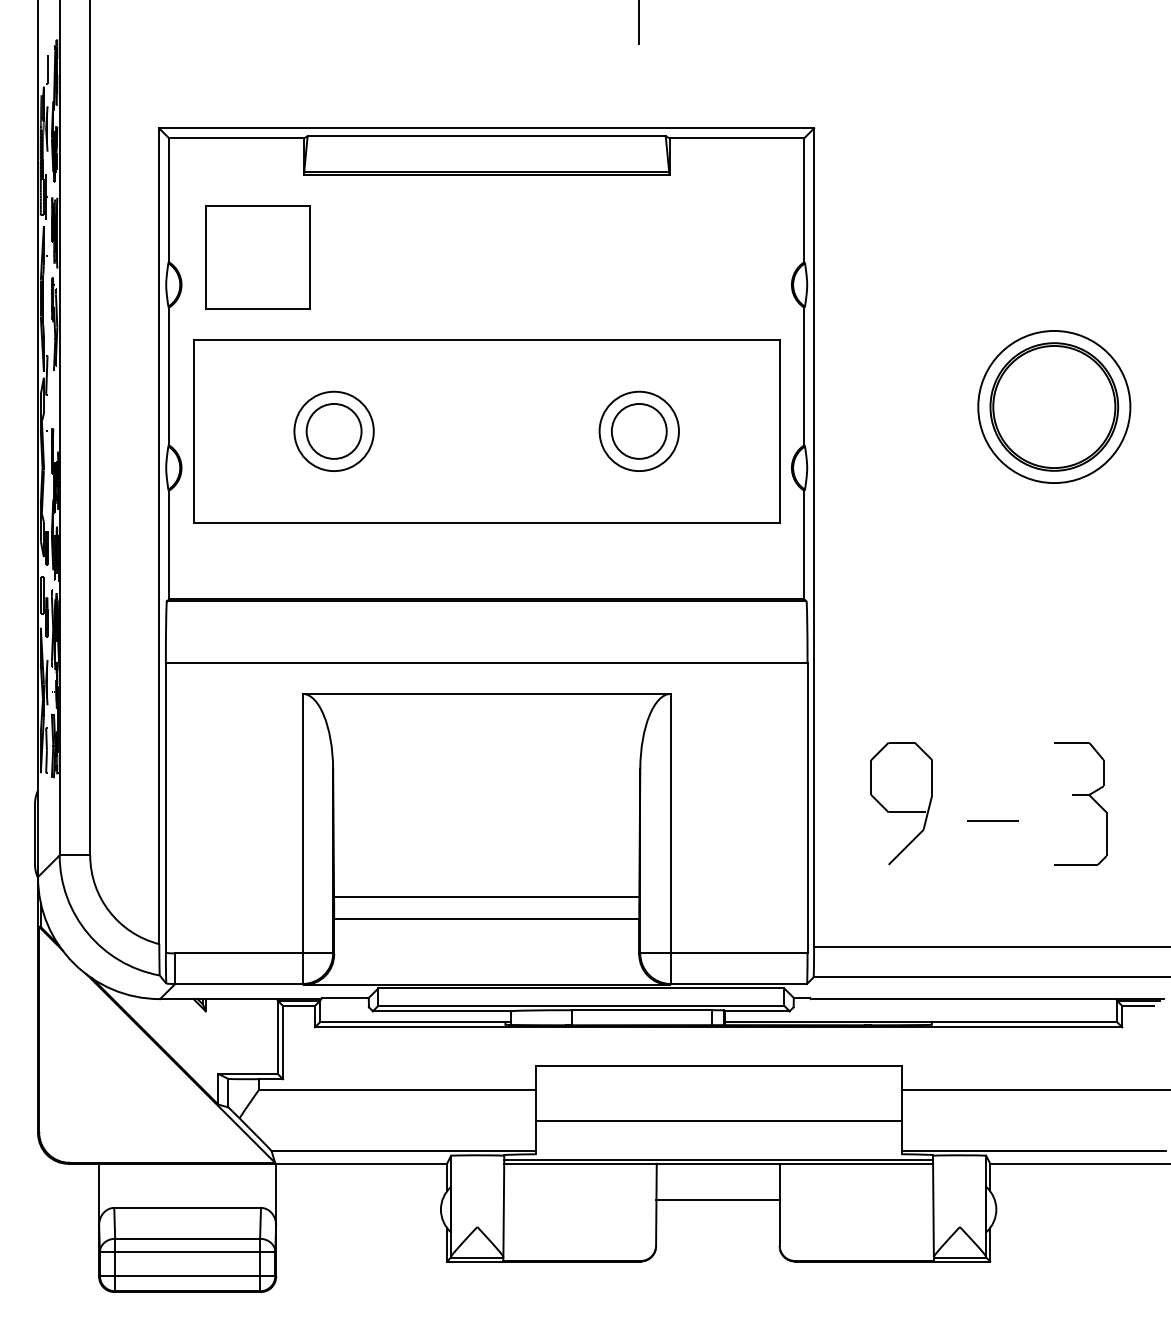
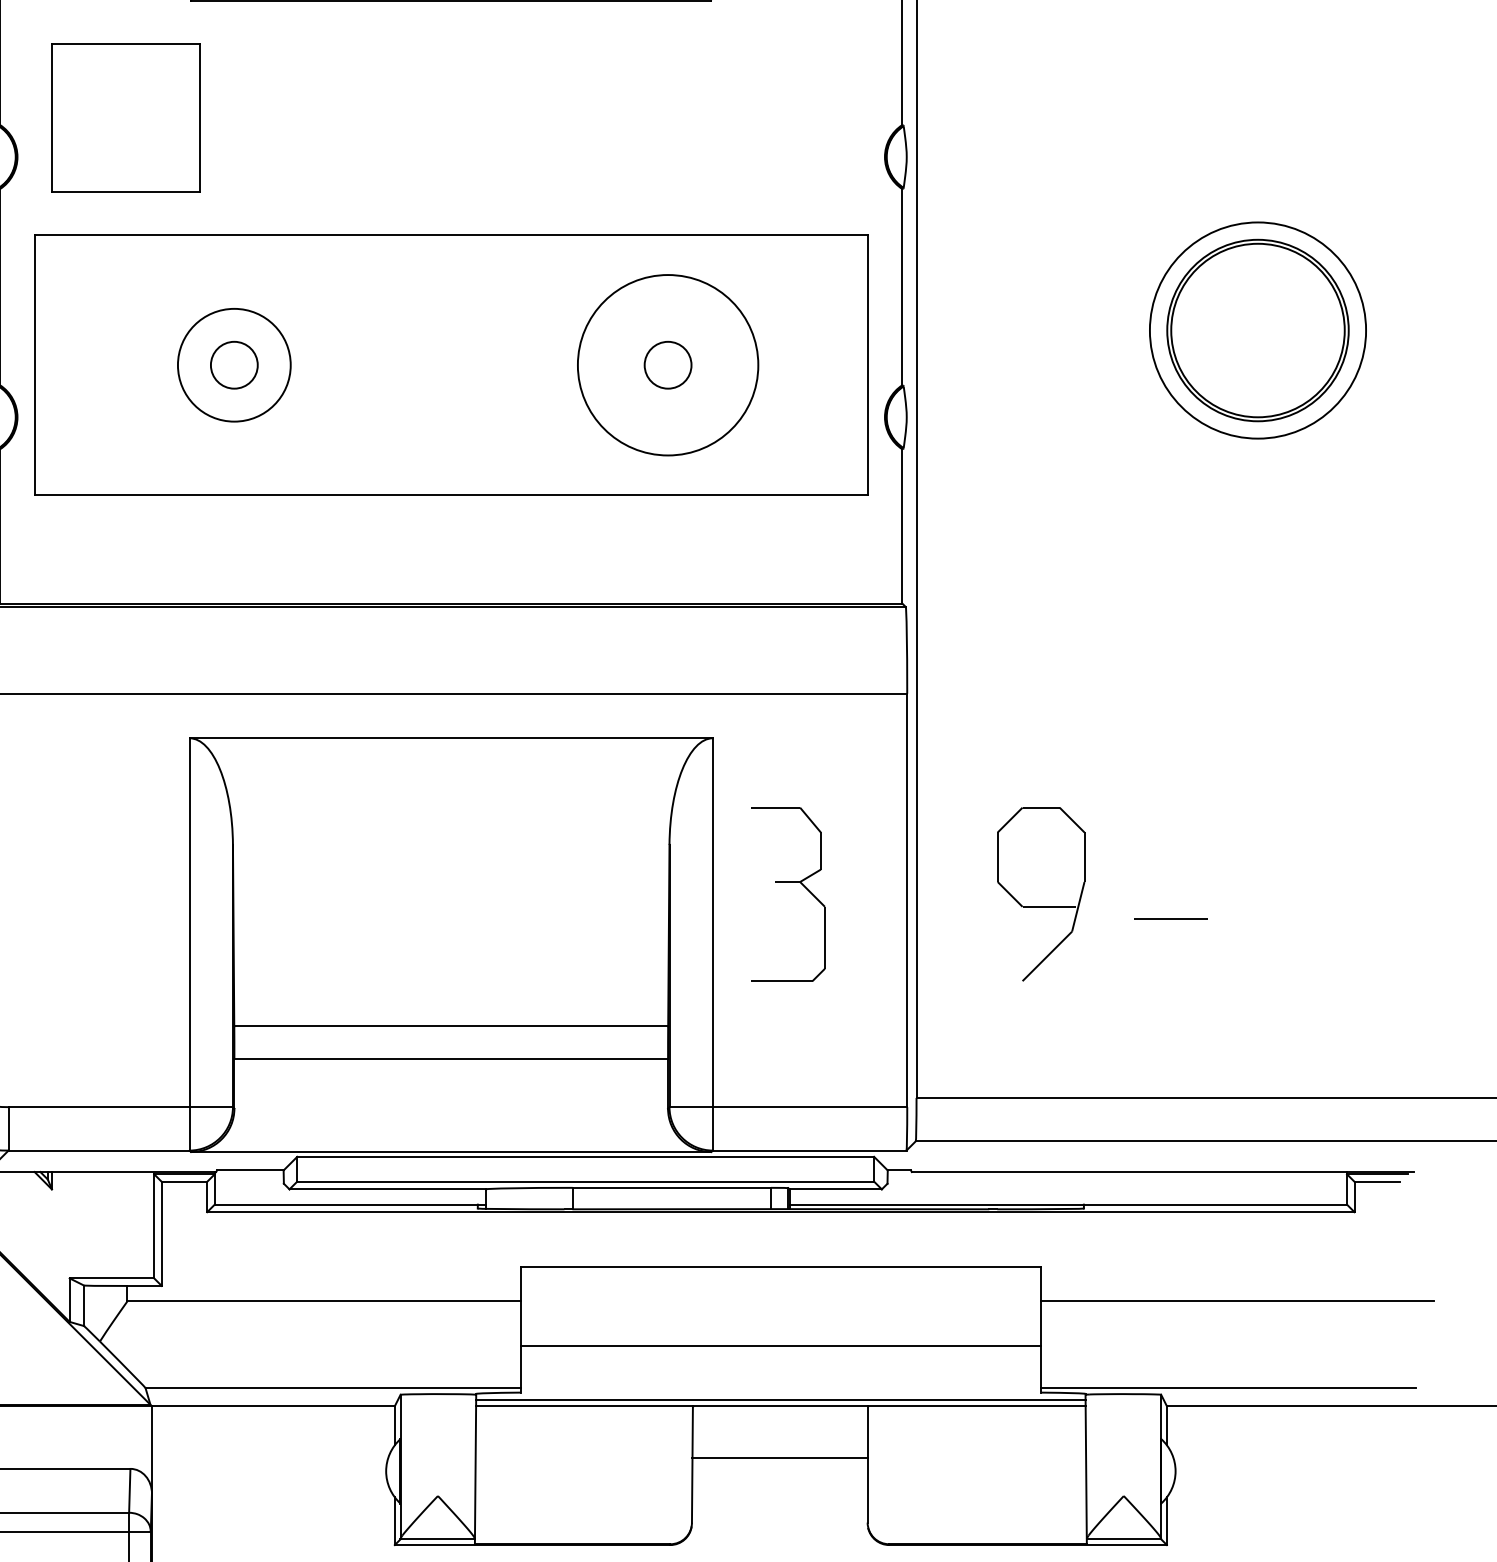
circle: (333, 430) -> (233, 363), size x0.6
circle: (638, 430) -> (666, 363), size x0.6
circle: (638, 431) -> (666, 365), size x1.6
part: (1080, 795) -> (787, 882), moved

